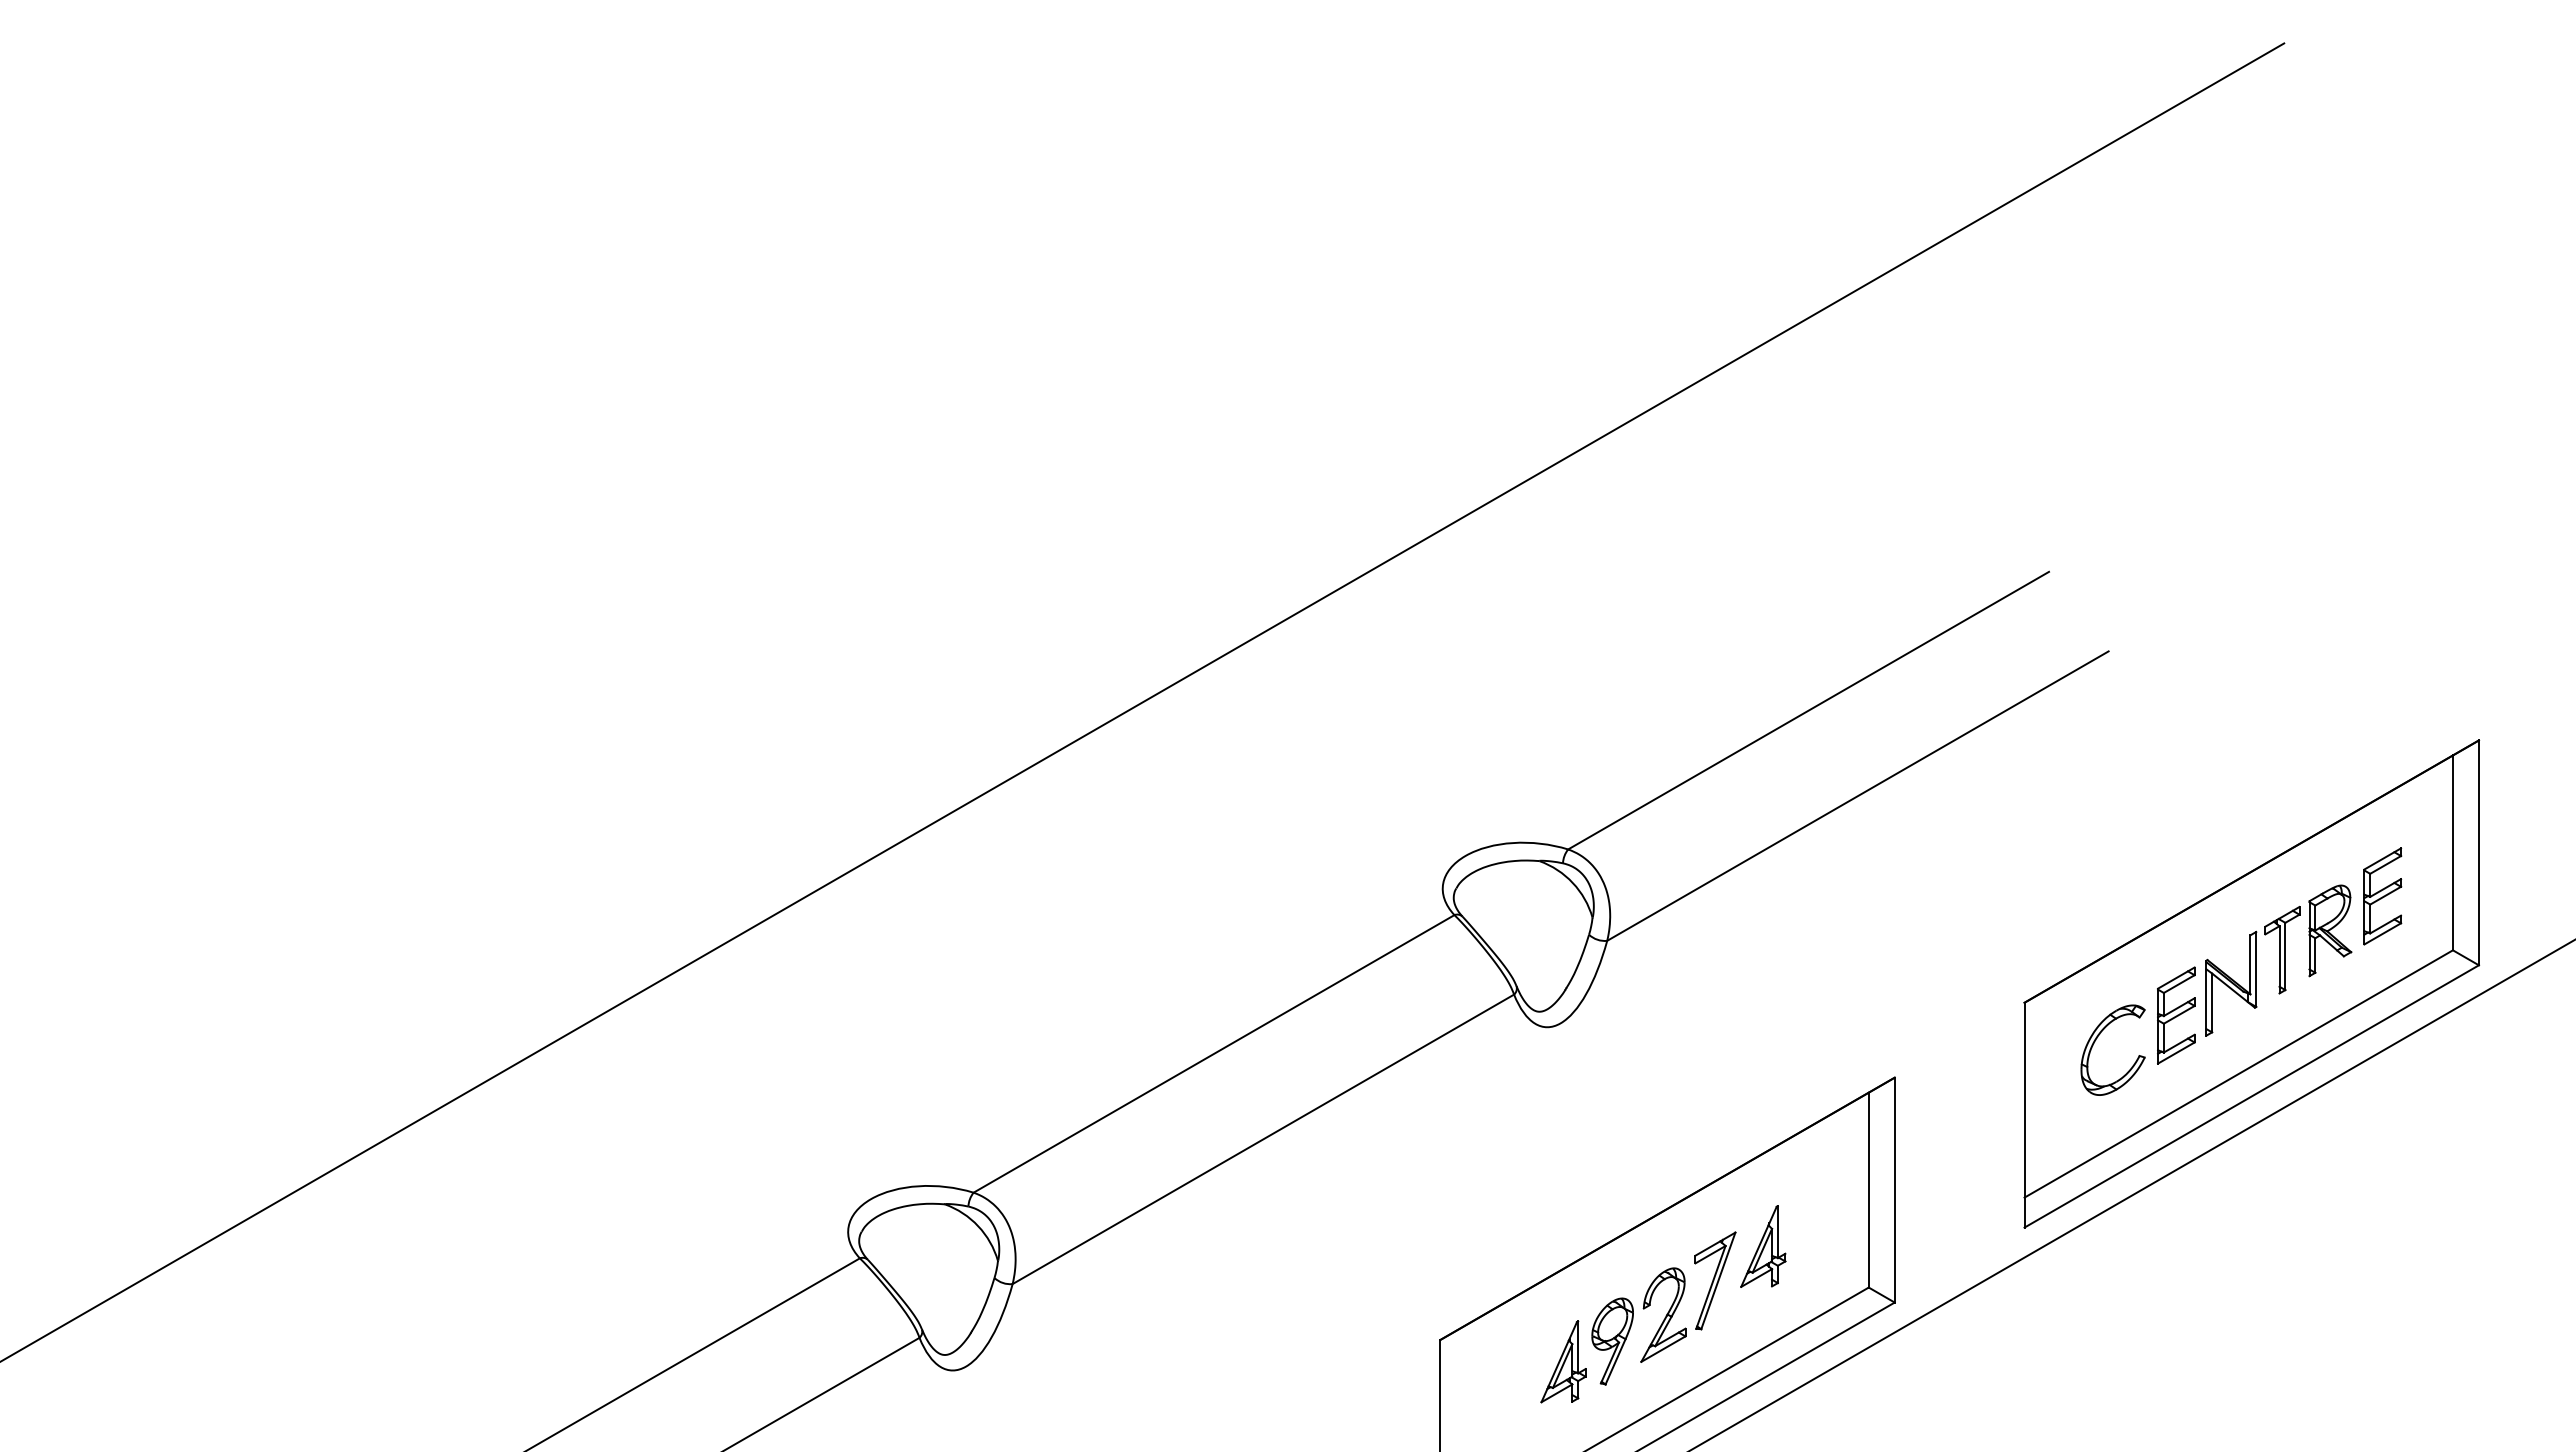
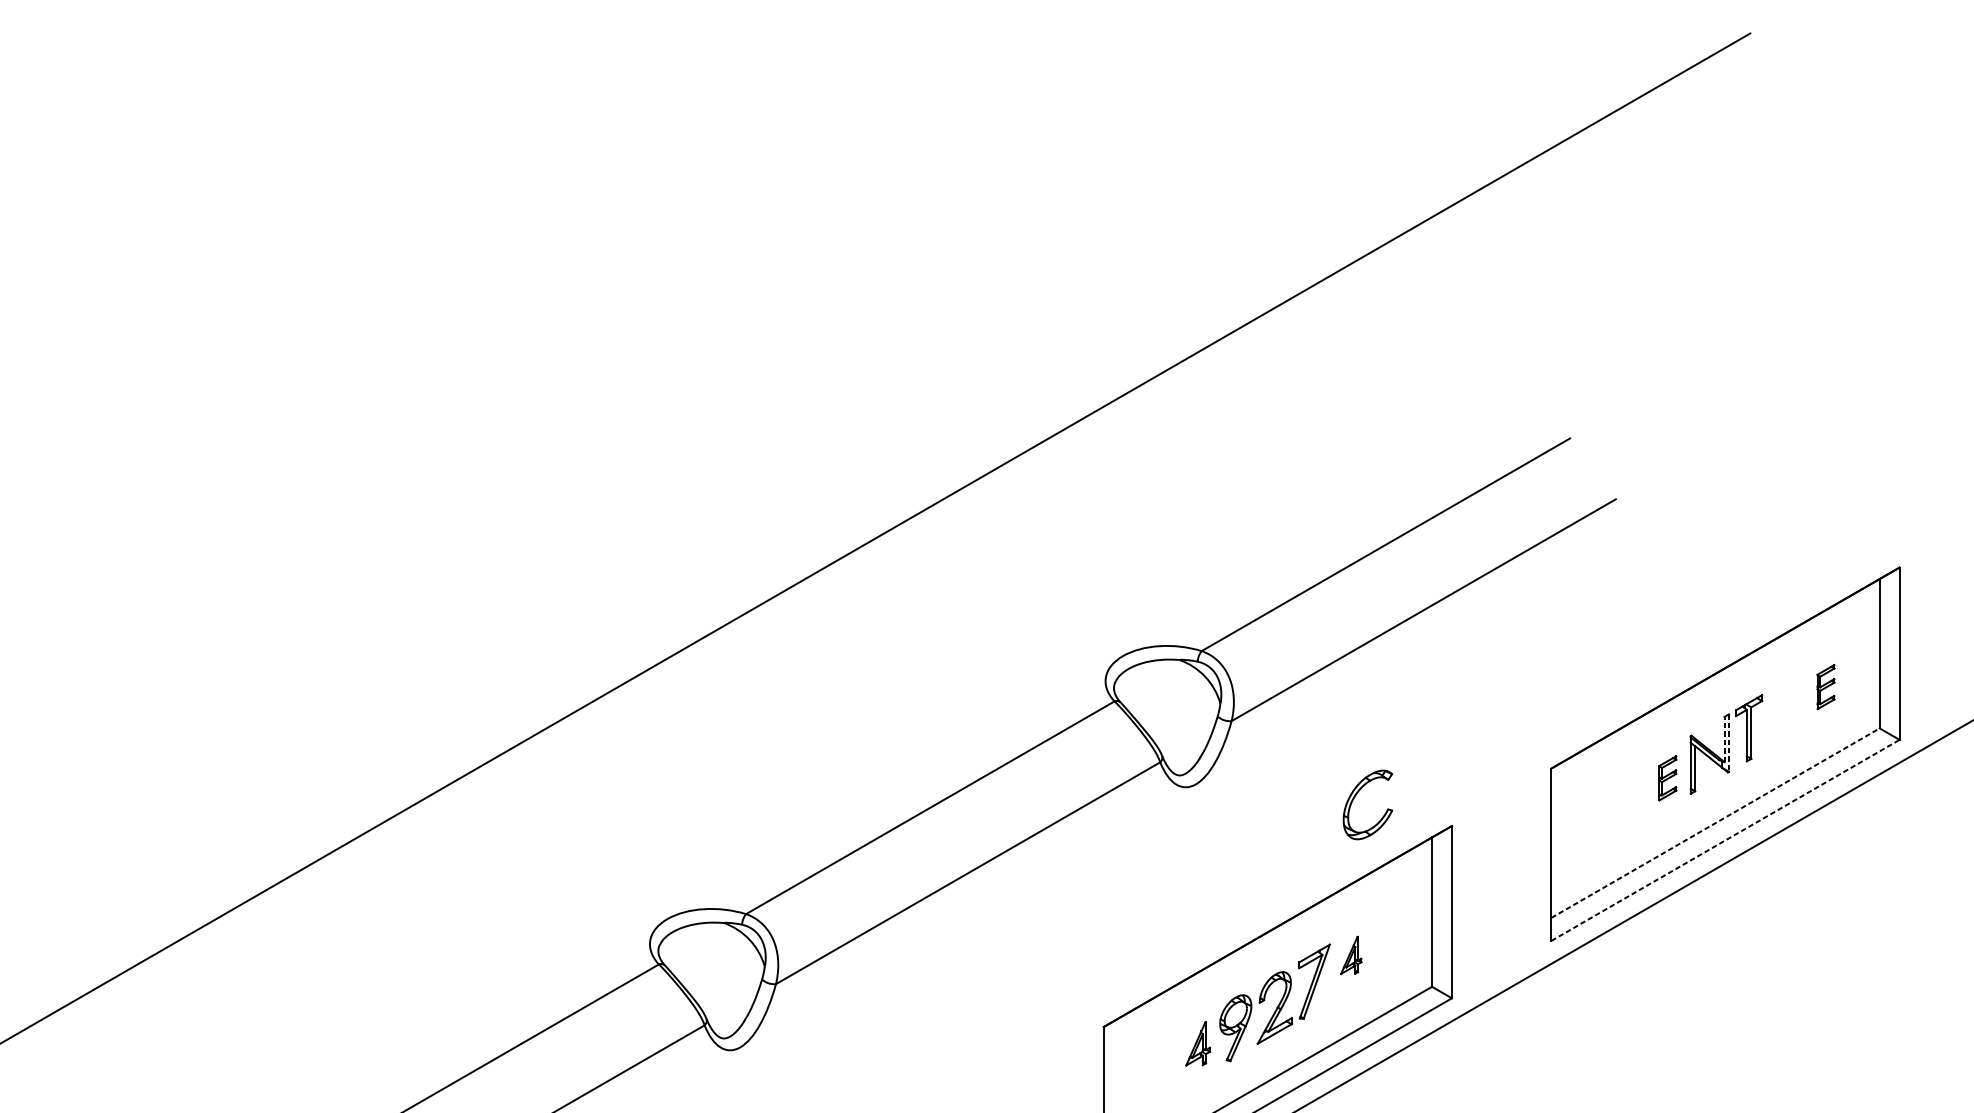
part: (2382, 896) -> (1825, 687), size x0.6
part: (2330, 930) -> (1785, 713), removed
line: (2250, 964) -> (1724, 739), solid -> dashed
line: (2256, 969) -> (1729, 743), solid -> dashed
part: (2176, 1015) -> (1667, 778), size x0.6
part: (2096, 1040) -> (1355, 797), moved
line: (2239, 1073) -> (1716, 822), solid -> dashed
line: (2252, 1096) -> (1726, 840), solid -> dashed
part: (1763, 1246) -> (1351, 955), size x0.6
part: (1563, 1361) -> (1198, 1043), size x0.7

